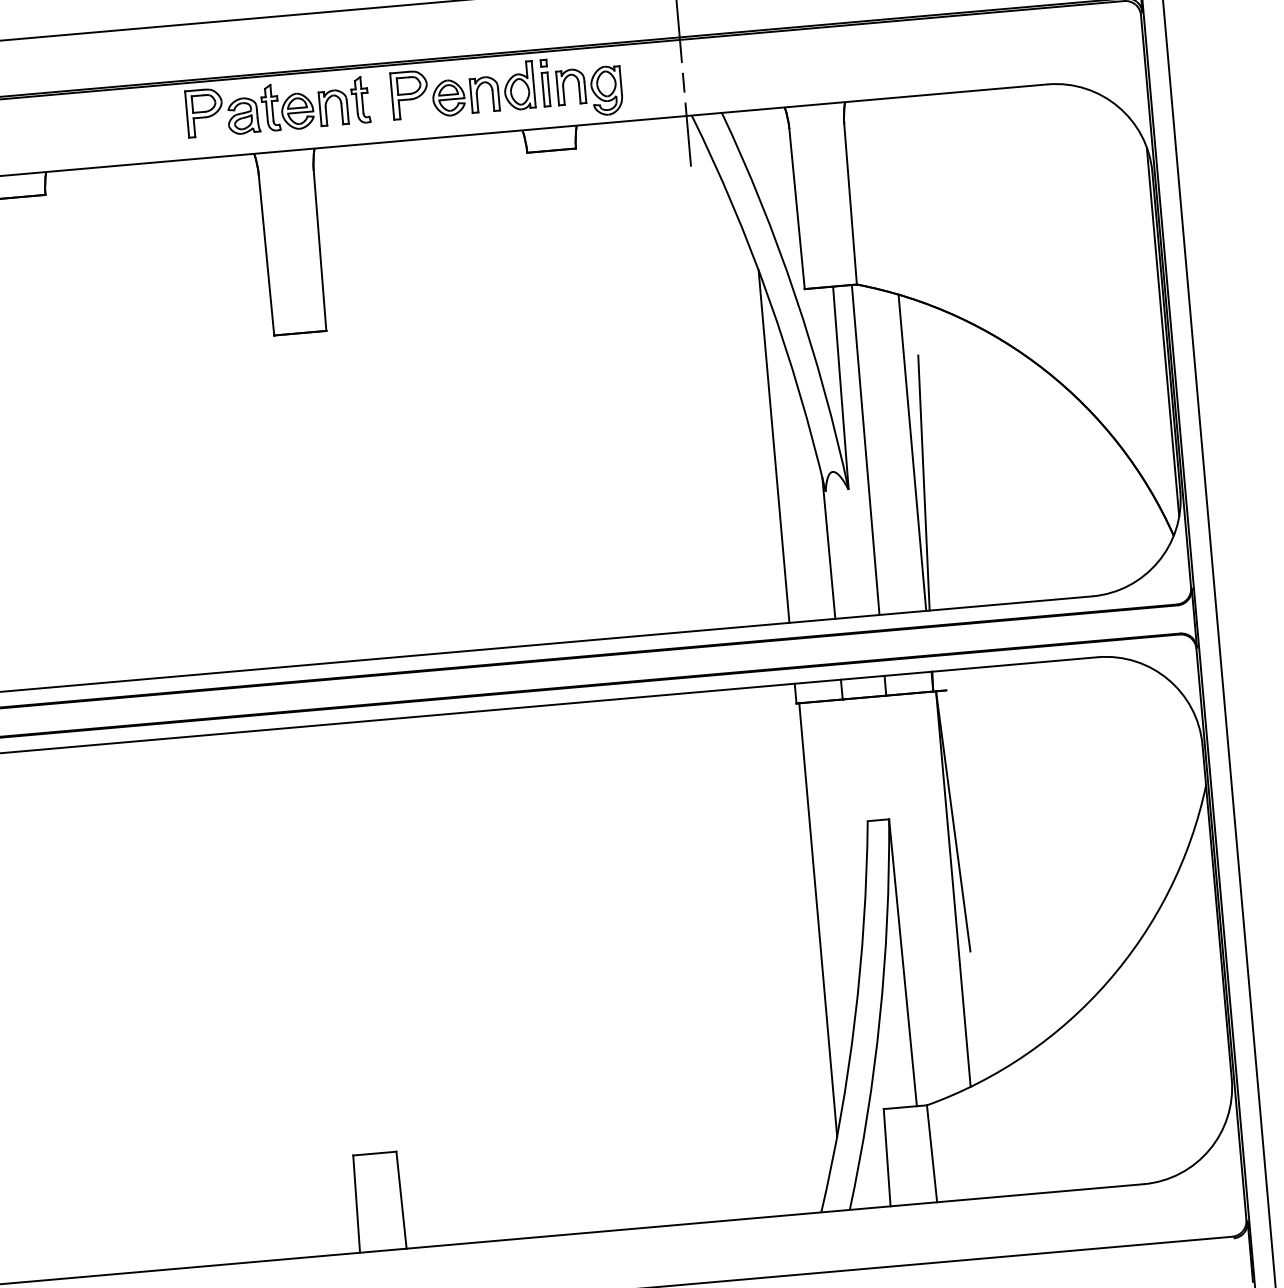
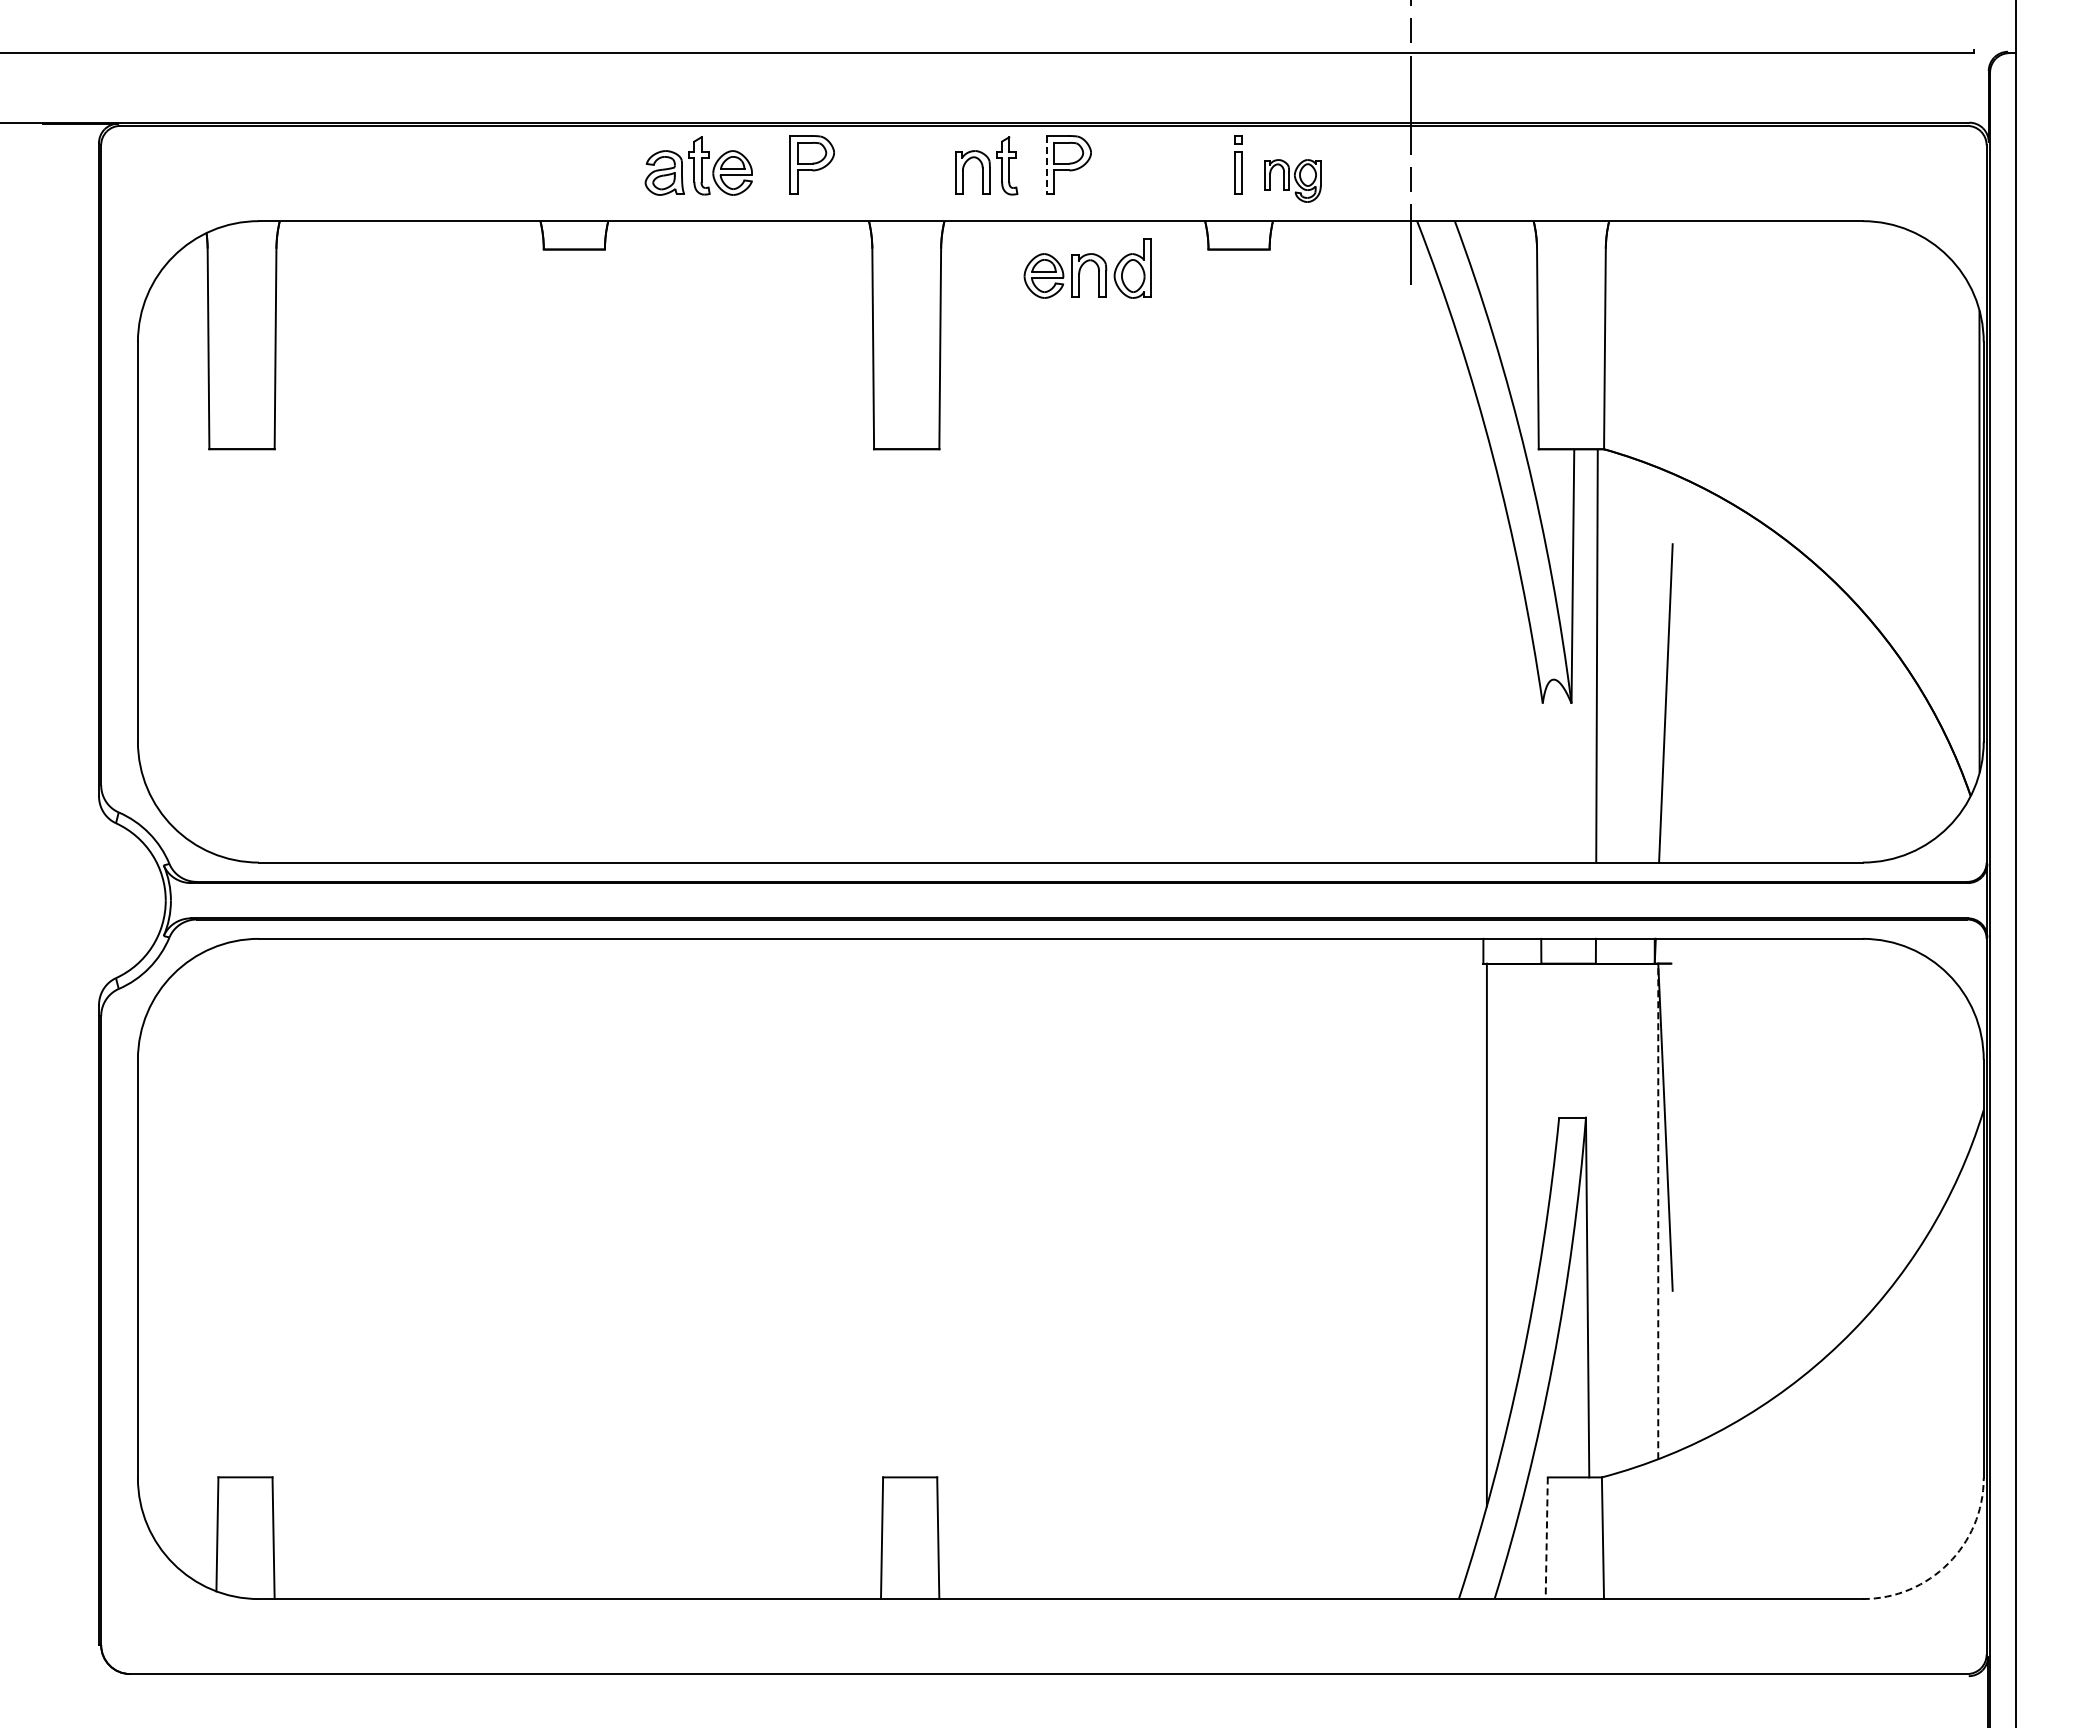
part: (483, 89) -> (1087, 268), moved
part: (589, 91) -> (1292, 180), size x0.7
line: (392, 97) -> (1046, 165), solid -> dashed
part: (269, 107) -> (698, 165), moved
line: (774, 446) -> (1483, 641), removed
line: (912, 452) -> (1654, 664), removed
line: (828, 547) -> (1540, 773), removed
line: (953, 889) -> (1658, 1211), solid -> dashed
arc: (1209, 1149) -> (1948, 1563), solid -> dashed
line: (887, 1157) -> (1546, 1538), solid -> dashed

